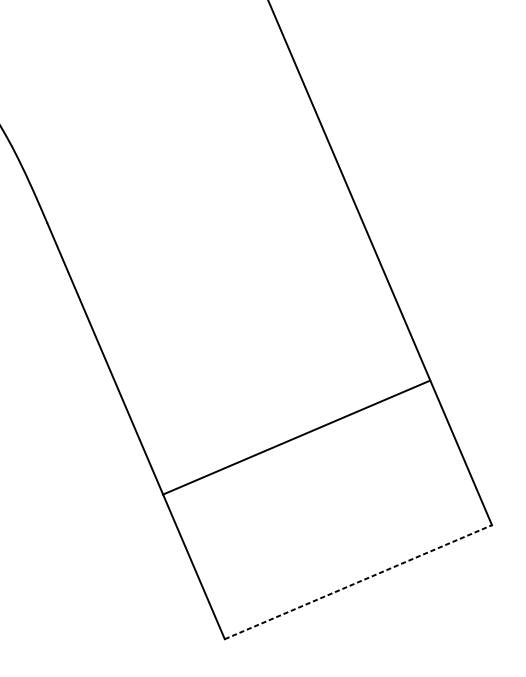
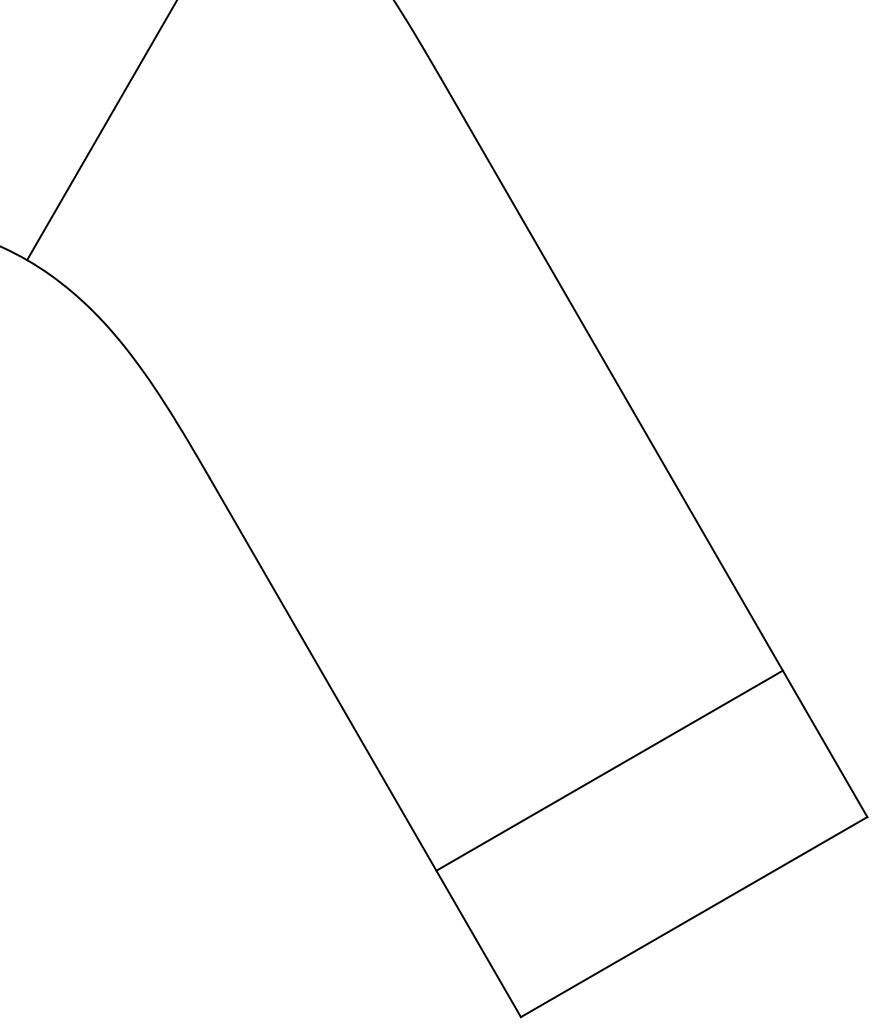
line: (296, 437) -> (609, 770), moved
line: (358, 581) -> (694, 916), dashed -> solid

